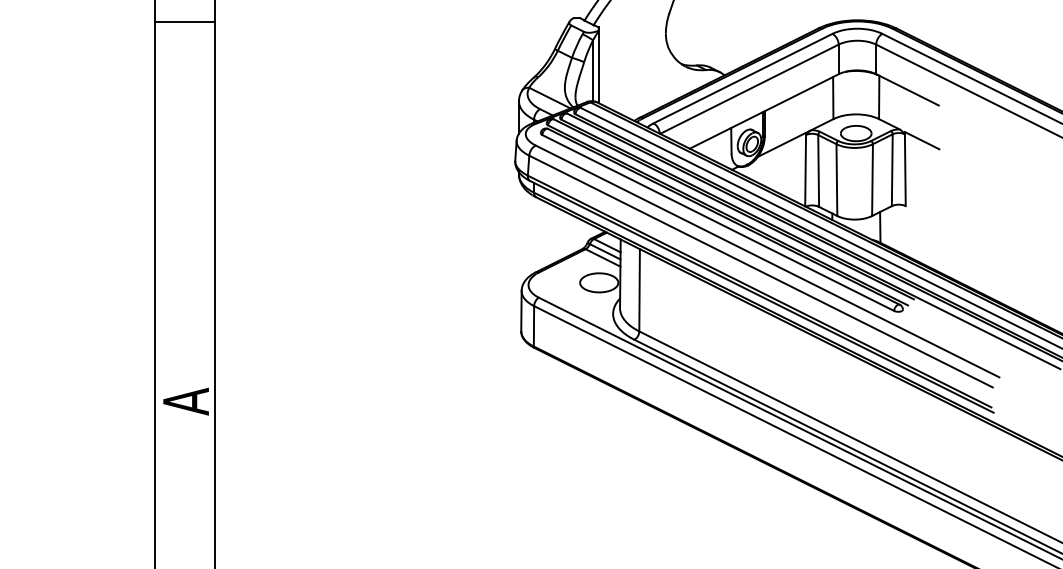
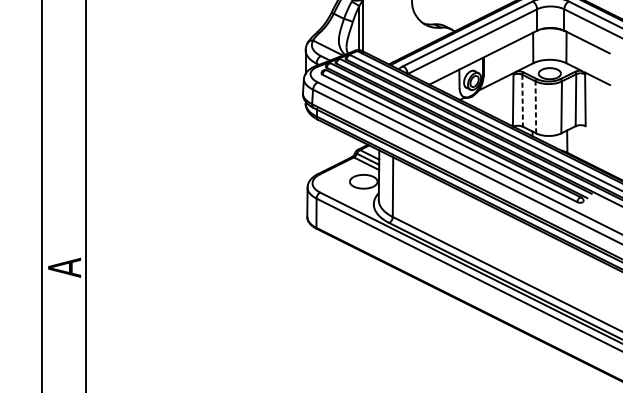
line: (818, 170) -> (522, 100), solid -> dashed
line: (836, 180) -> (535, 107), solid -> dashed

